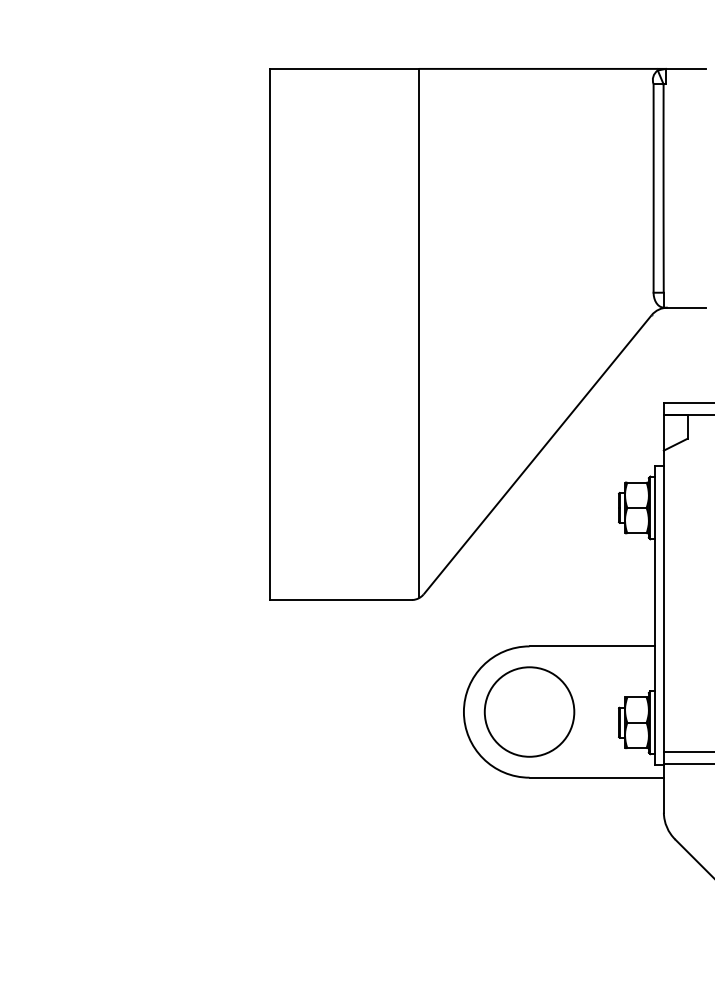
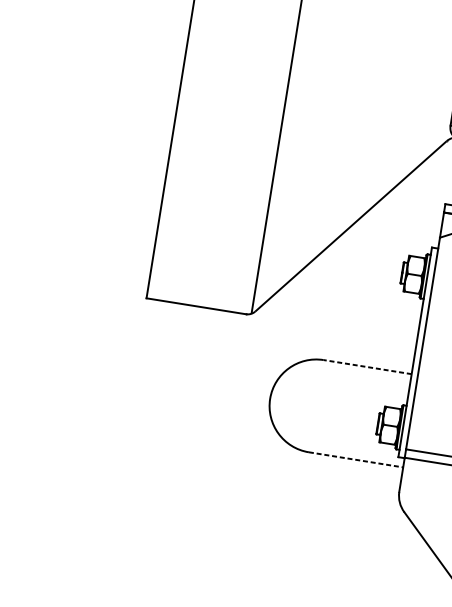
line: (592, 646) -> (367, 367), solid -> dashed
circle: (529, 711) -> (316, 405), removed
line: (597, 777) -> (356, 459), solid -> dashed

